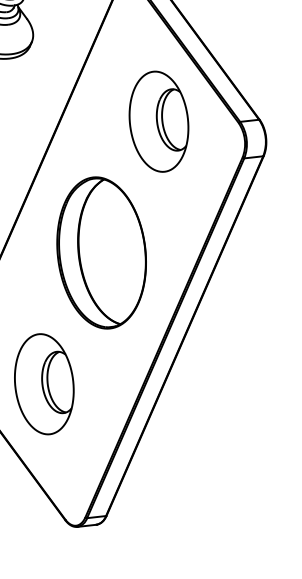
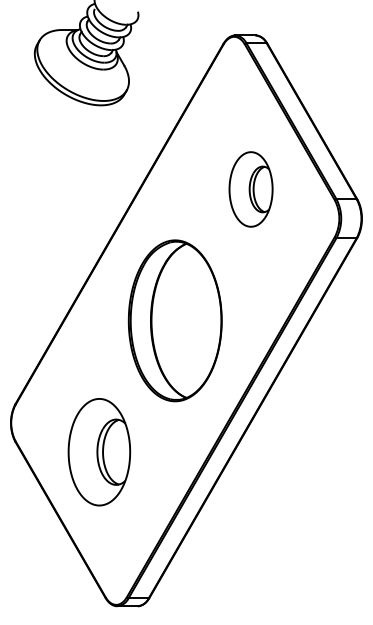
part: (158, 121) -> (250, 189), size x0.7

